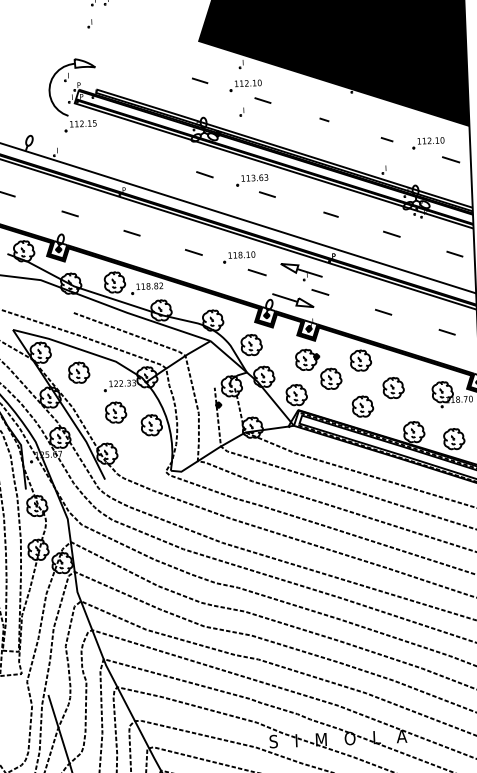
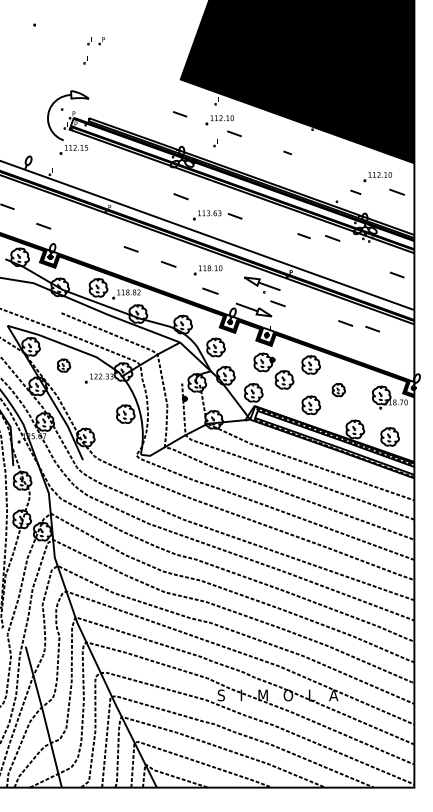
line: (386, 138) -> (355, 191), moved
part: (252, 180) -> (207, 215), moved
line: (69, 214) -> (43, 226), moved
line: (330, 215) -> (303, 236), moved
line: (131, 233) -> (130, 249), moved
line: (391, 234) -> (332, 238), moved
line: (257, 271) -> (210, 290), moved
line: (383, 312) -> (345, 323), moved
line: (447, 332) -> (372, 329), moved
part: (78, 372) -> (63, 365), size x0.7
part: (393, 387) -> (338, 389), size x0.7
part: (115, 412) -> (94, 401), removed

